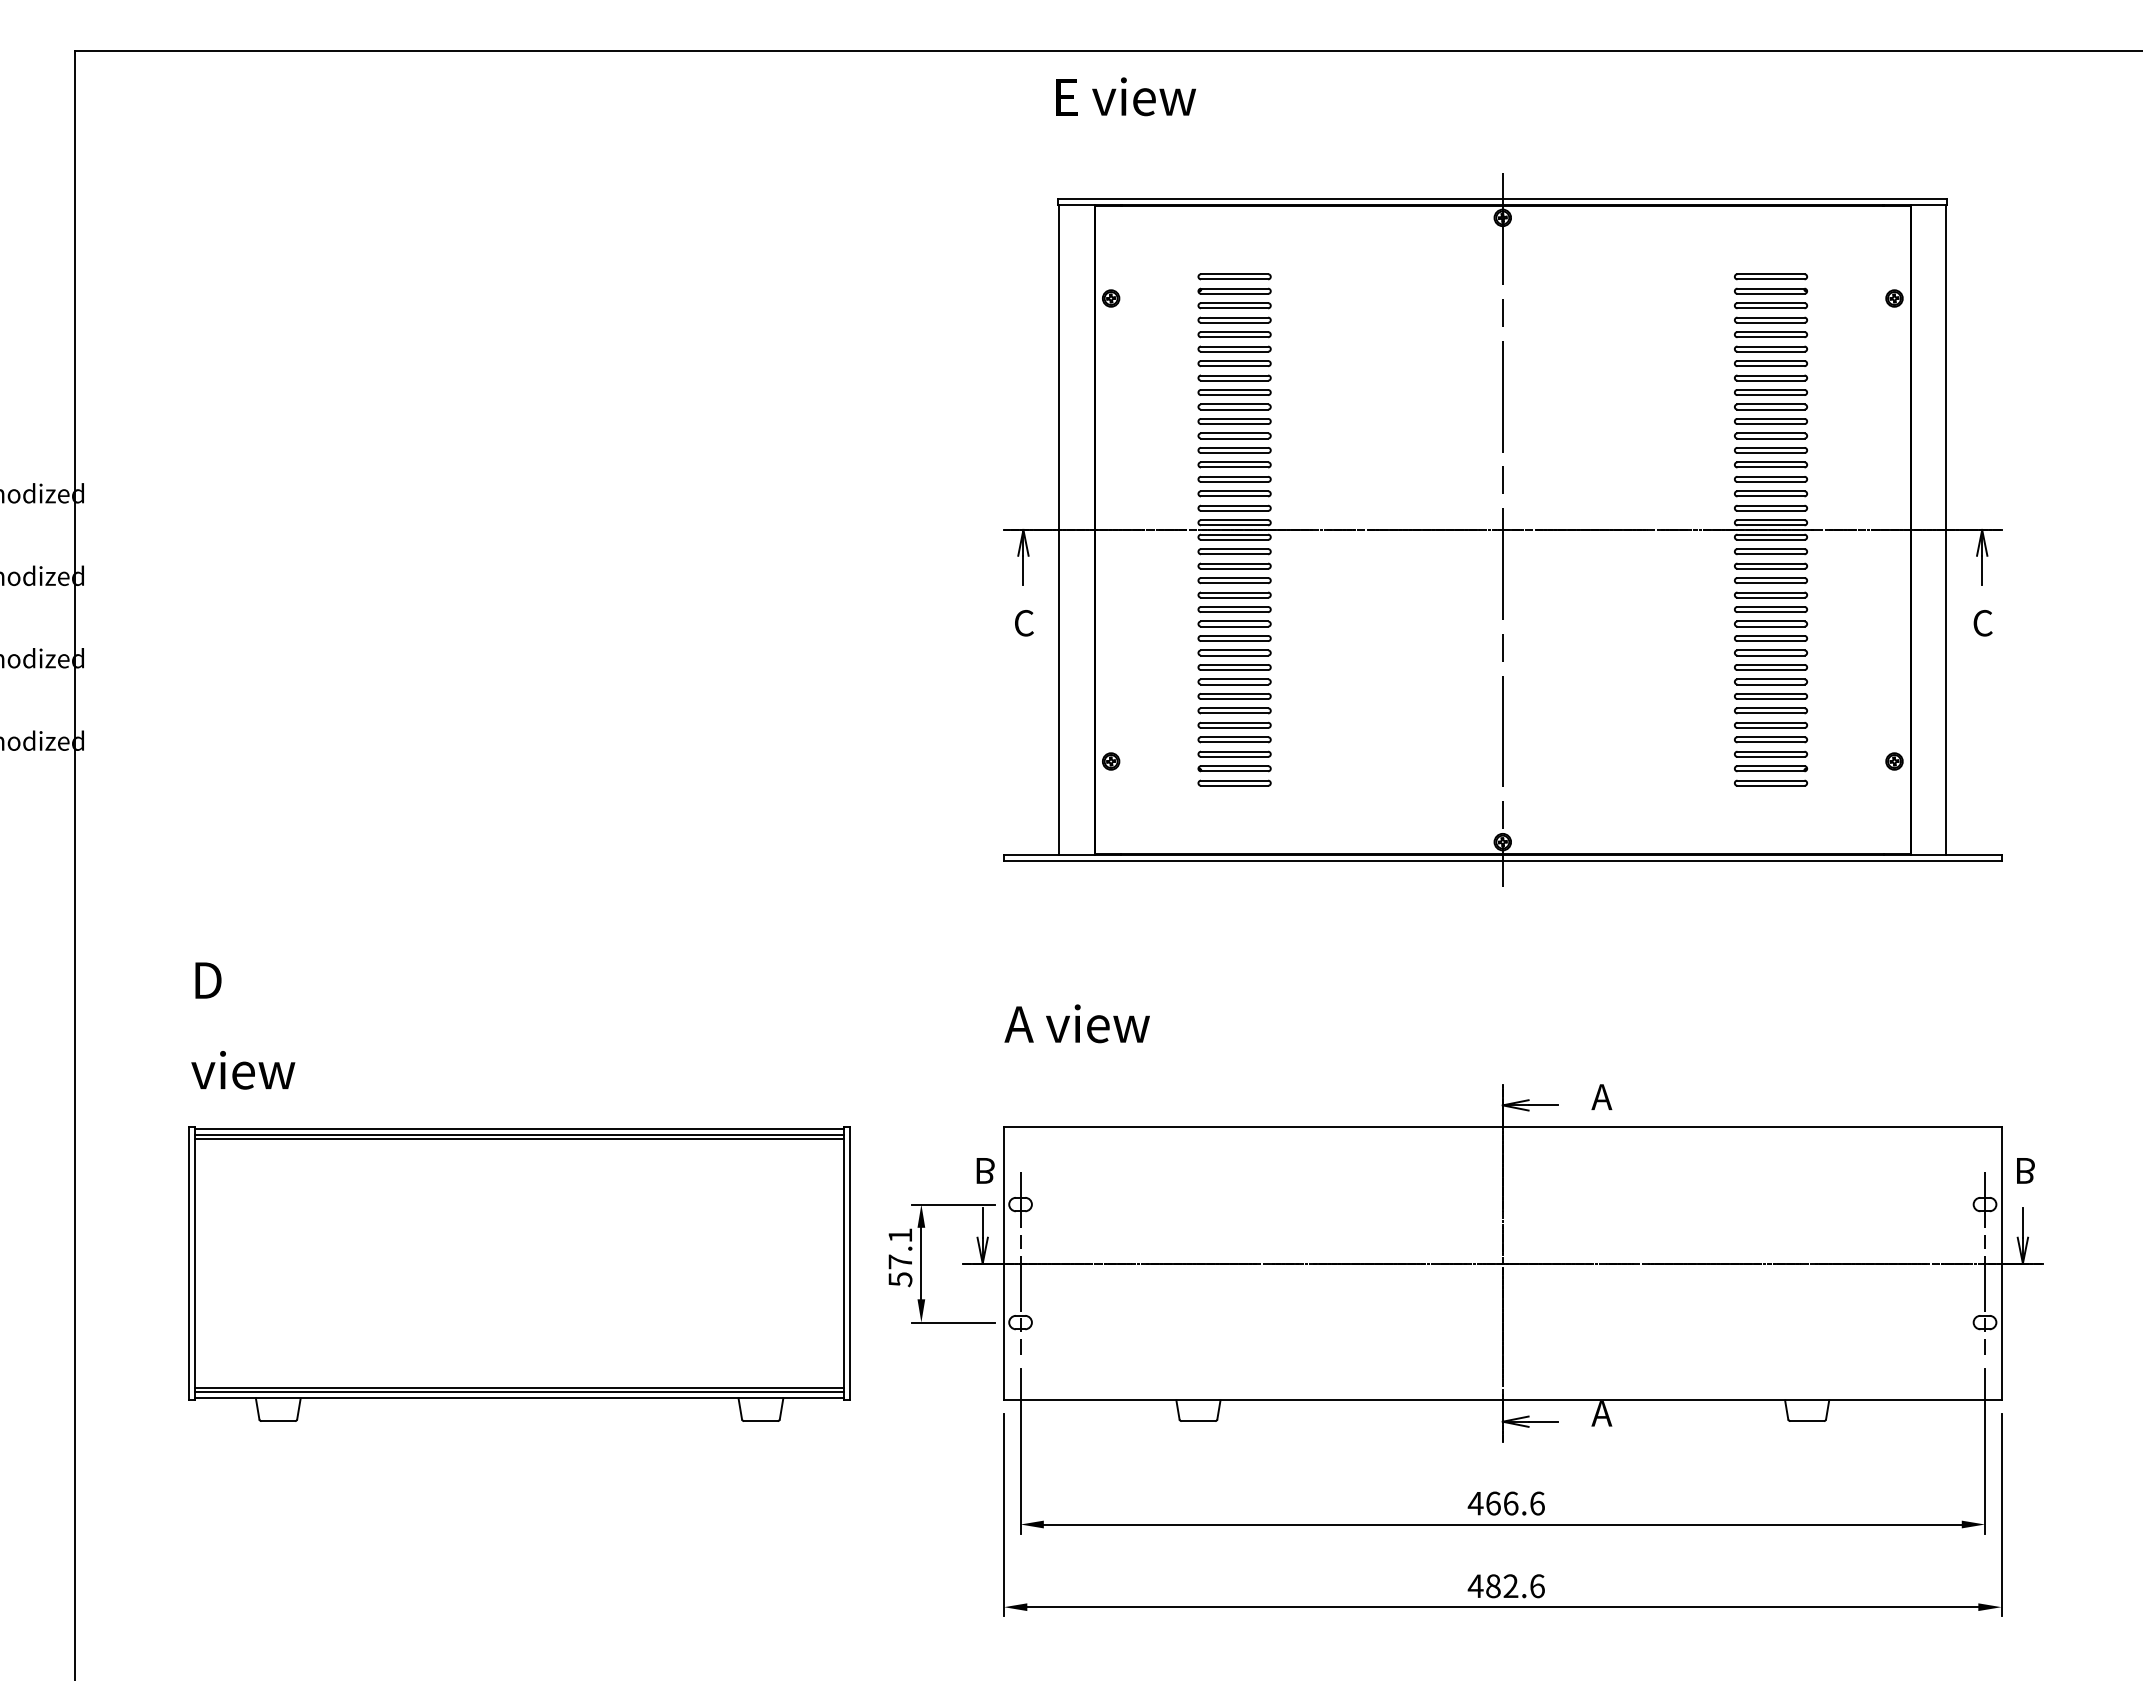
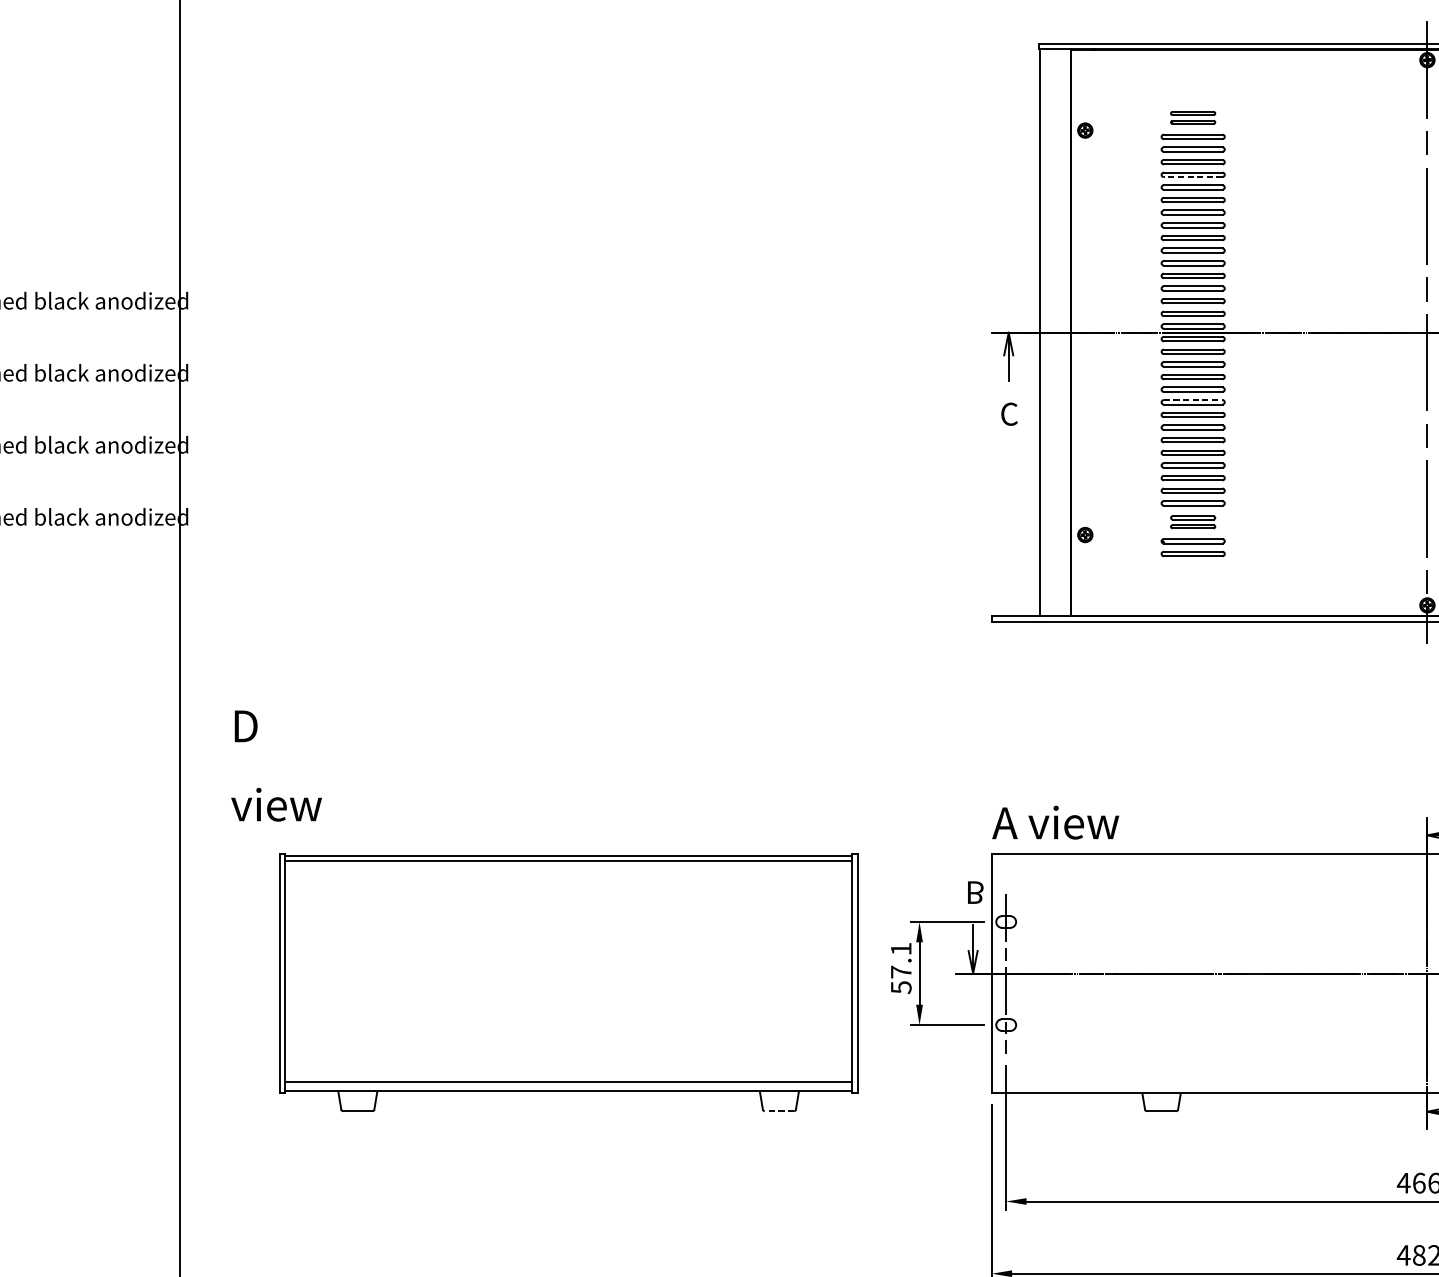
part: (1234, 283) -> (1193, 117), size x0.7
line: (1234, 351) -> (1193, 176), solid -> dashed
line: (1234, 607) -> (1193, 400), solid -> dashed
part: (1234, 746) -> (1193, 521), size x0.7
text: (1076, 1023) -> (1055, 822), moved
text: (243, 1025) -> (276, 765), moved
line: (519, 1139) -> (568, 865), removed
line: (519, 1392) -> (568, 1086), removed
line: (760, 1421) -> (779, 1111), solid -> dashed

